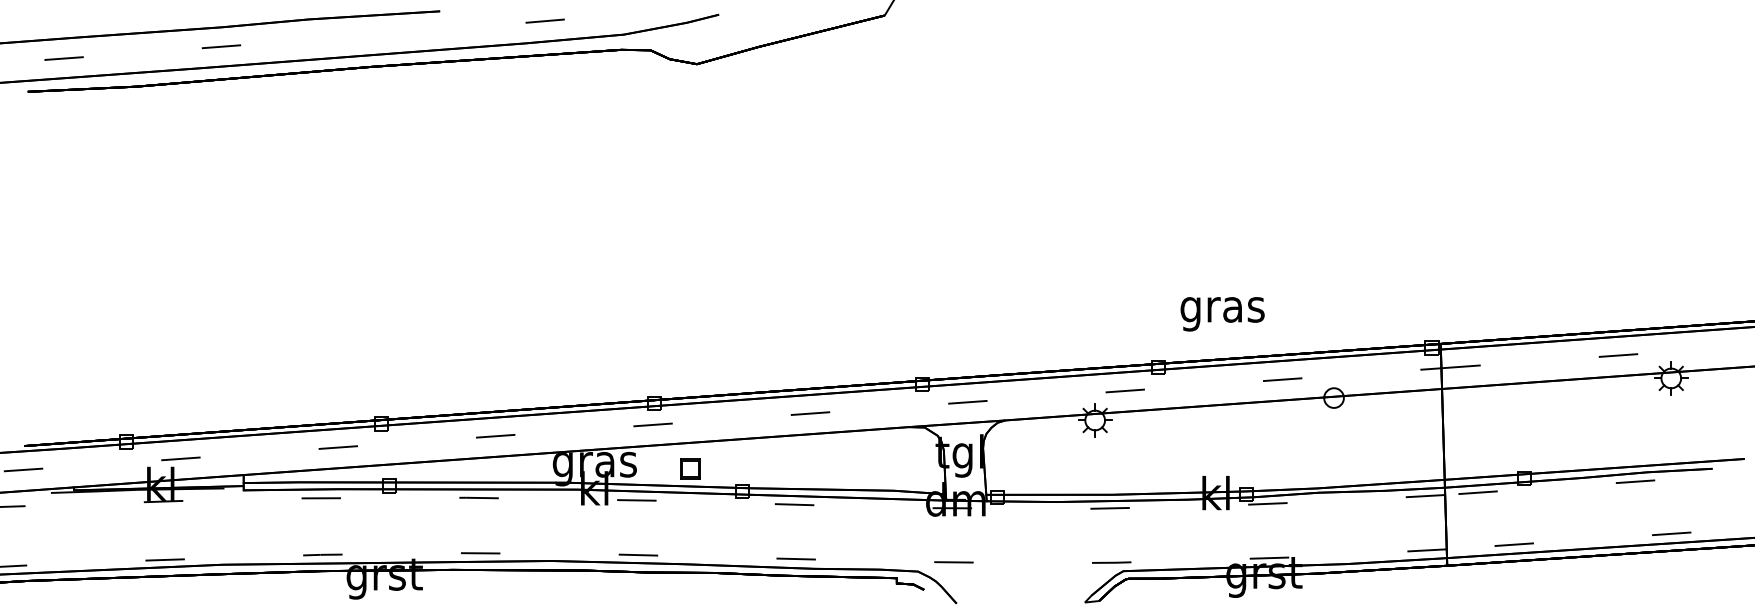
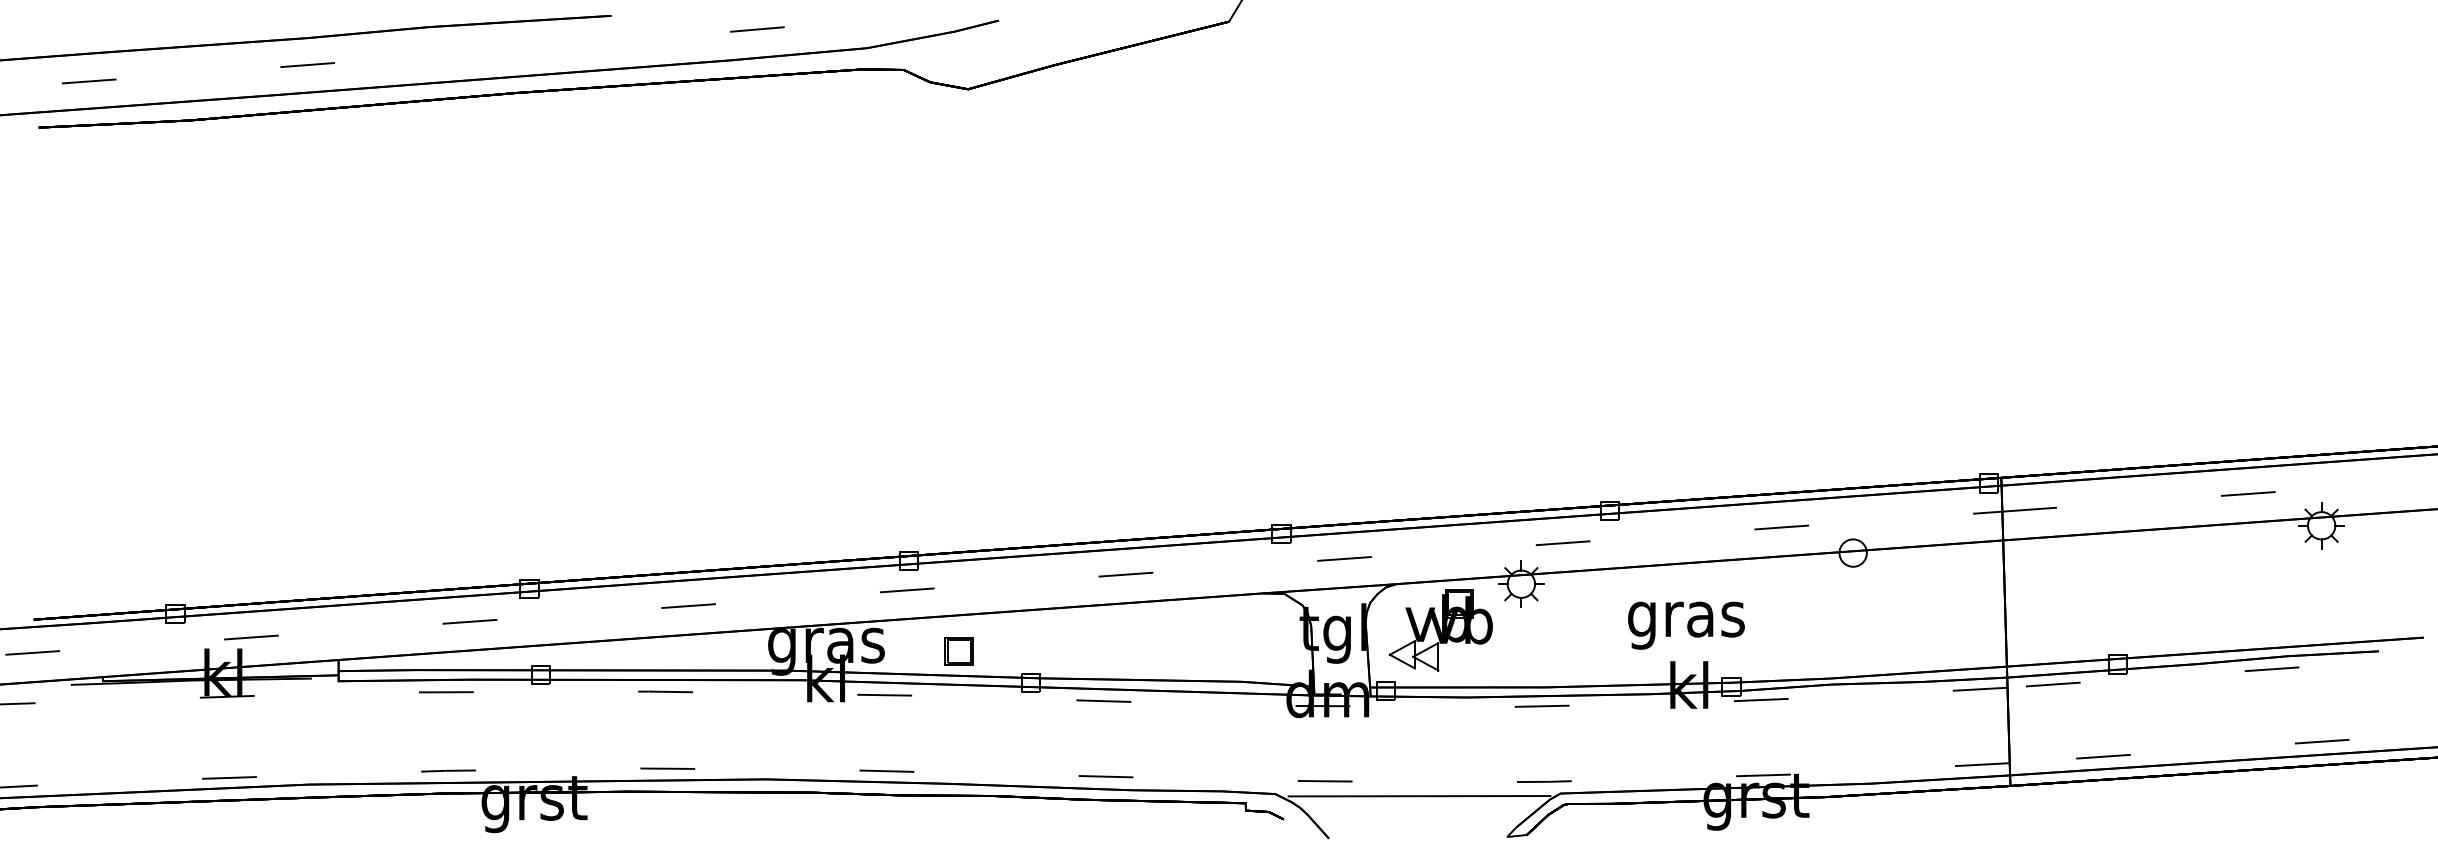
text: (1222, 314) -> (1686, 625), moved
part: (1036, 453) -> (1440, 630), added
line: (1021, 573) -> (1419, 796), added

